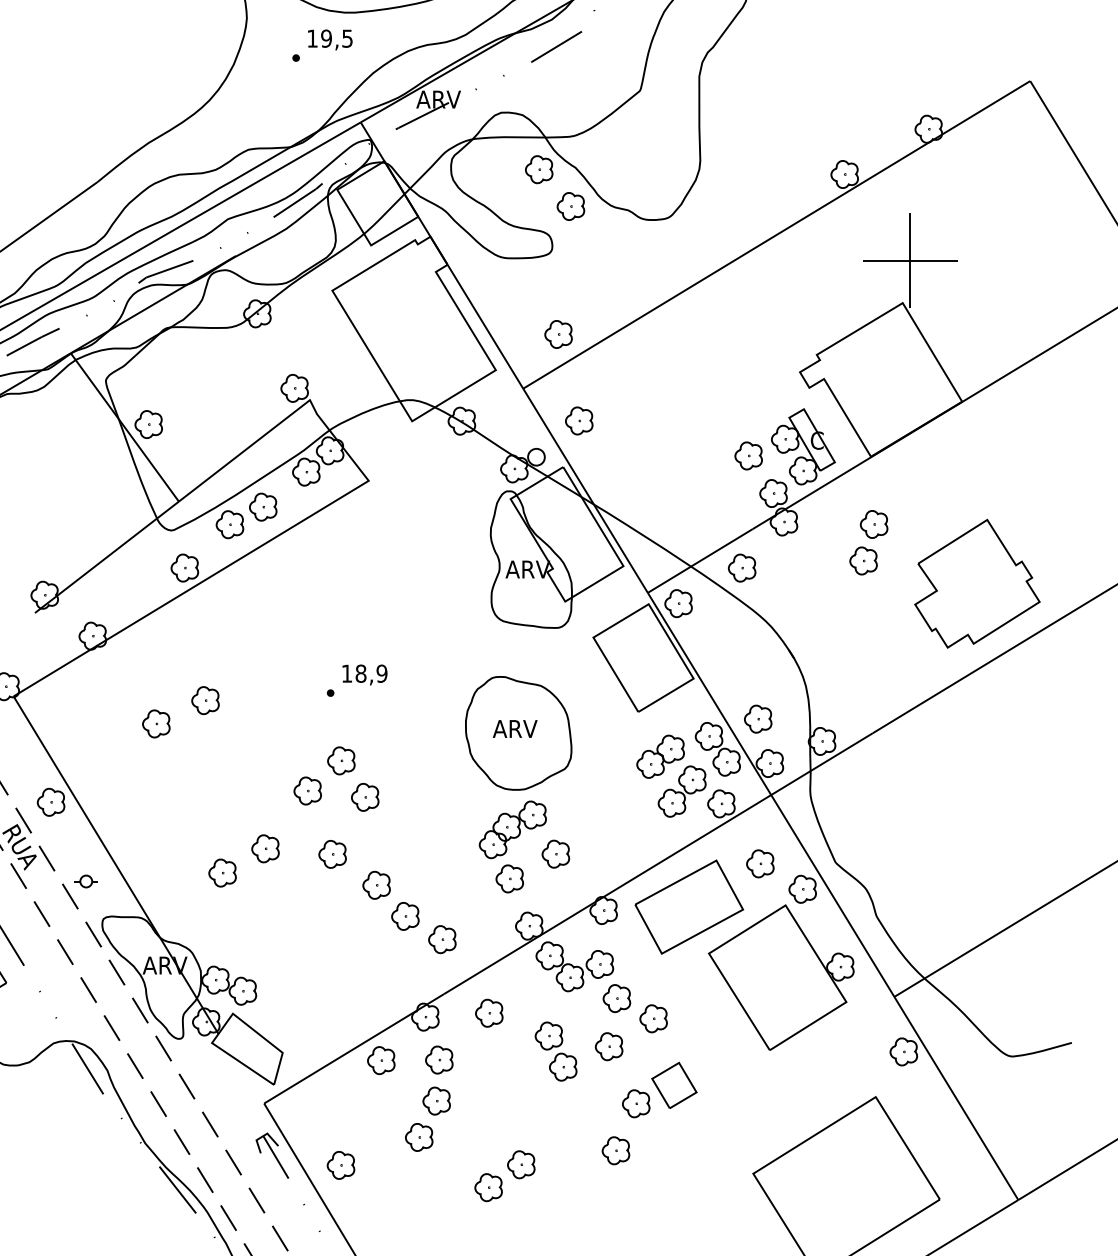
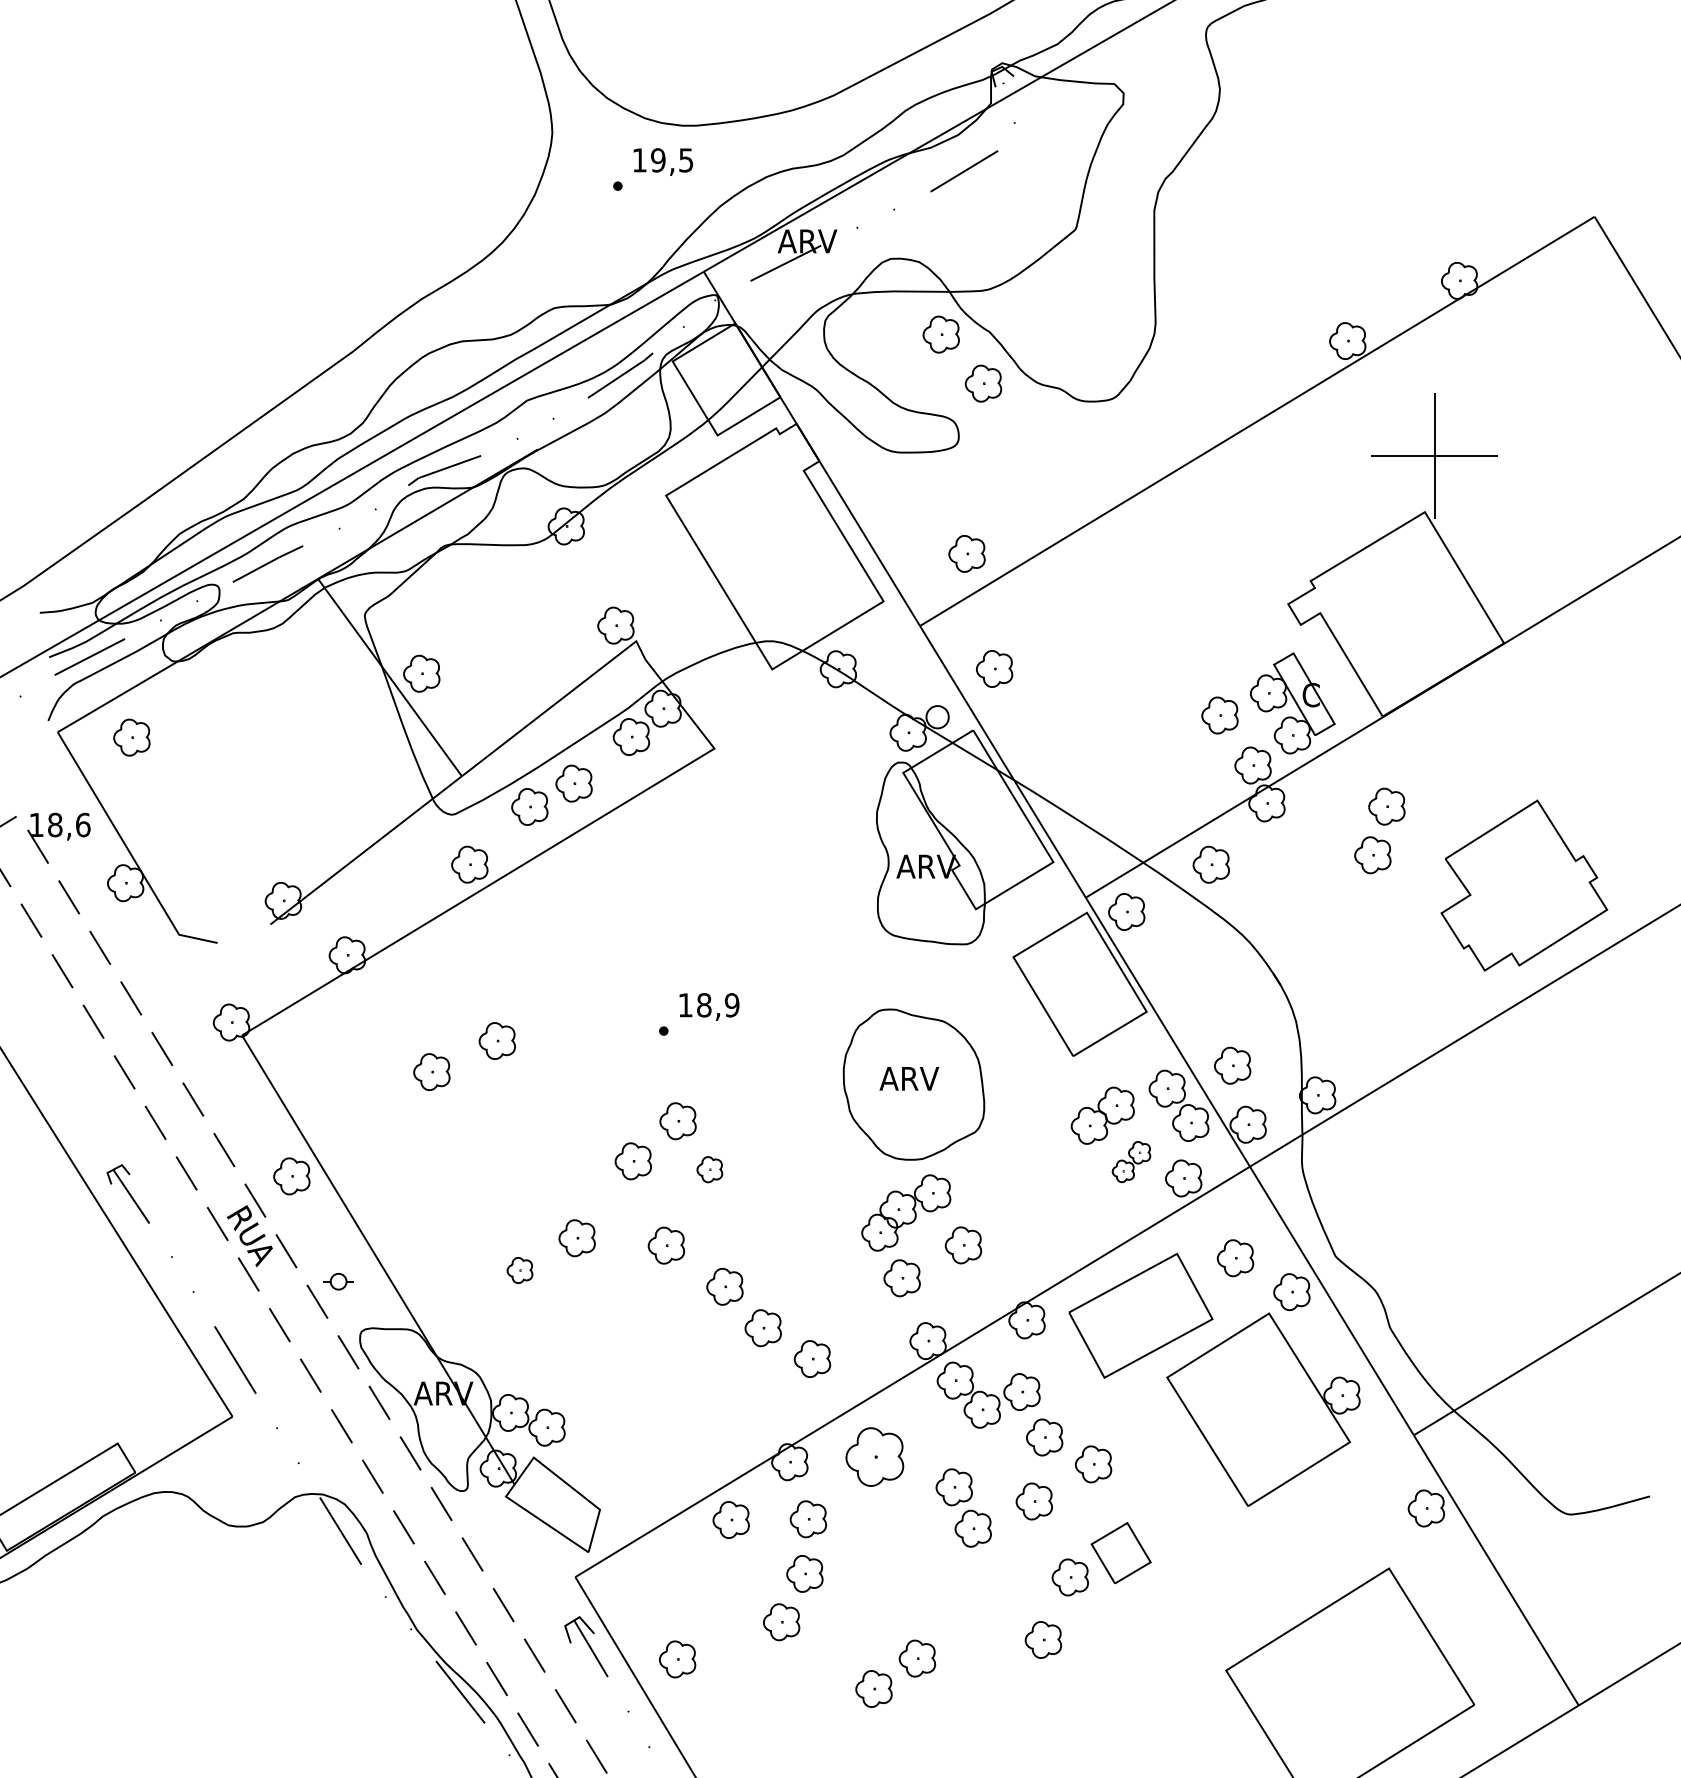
part: (682, 791) -> (1131, 1161), size x0.6
part: (364, 797) -> (709, 1169), size x0.7
part: (222, 873) -> (519, 1270), size x0.7
part: (489, 1012) -> (874, 1456), size x1.6

